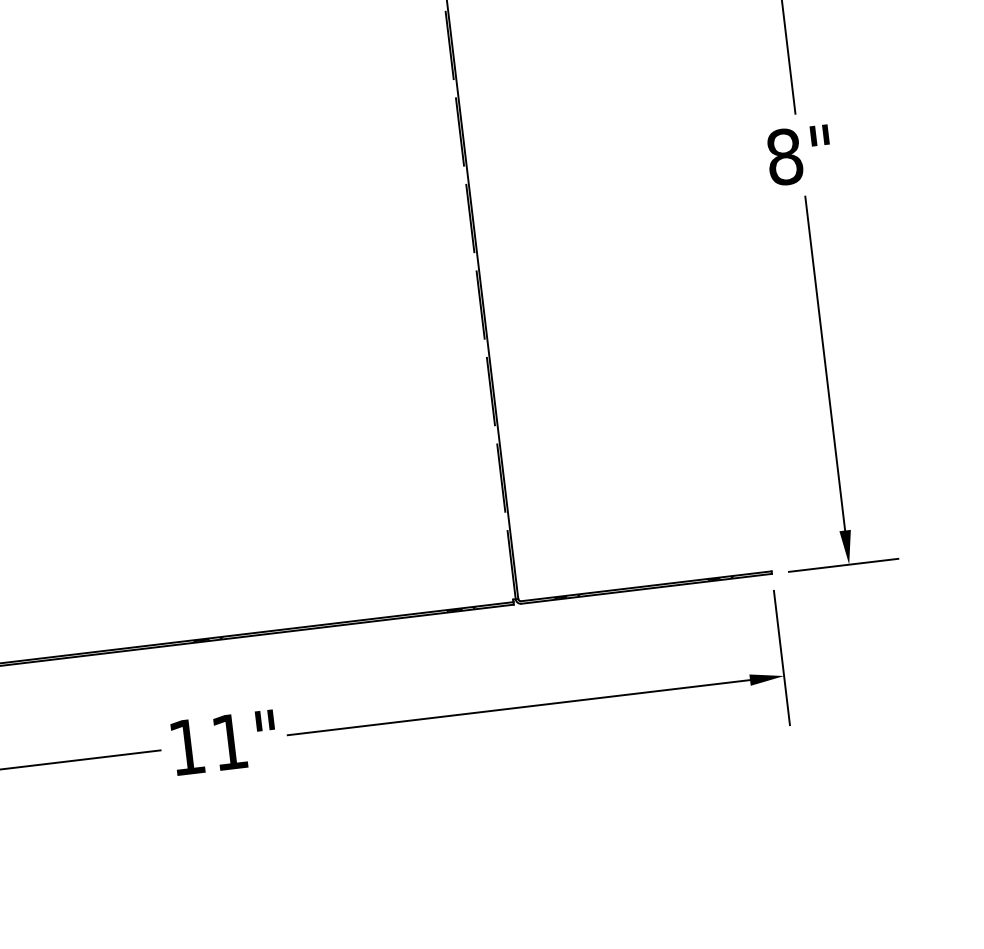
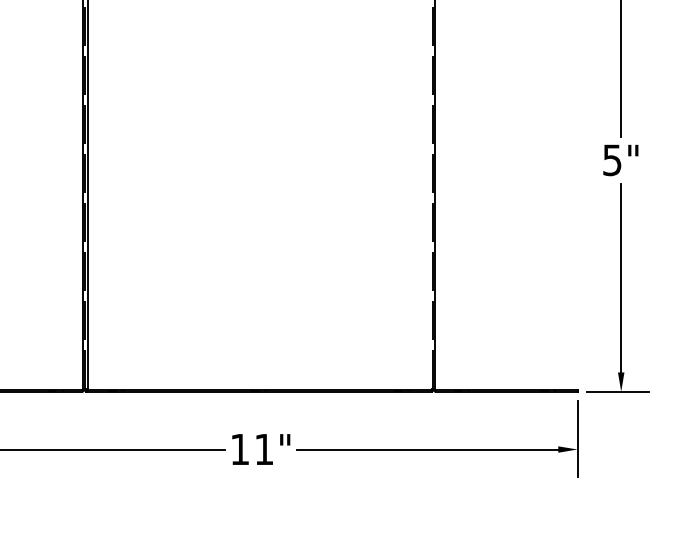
text: (785, 157) -> (612, 160), 8" -> 5"

